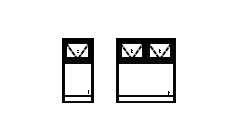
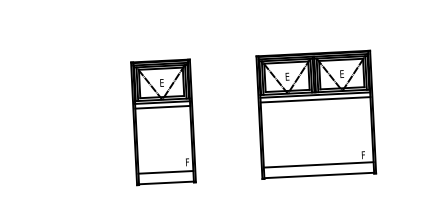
part: (145, 70) -> (315, 114), moved

